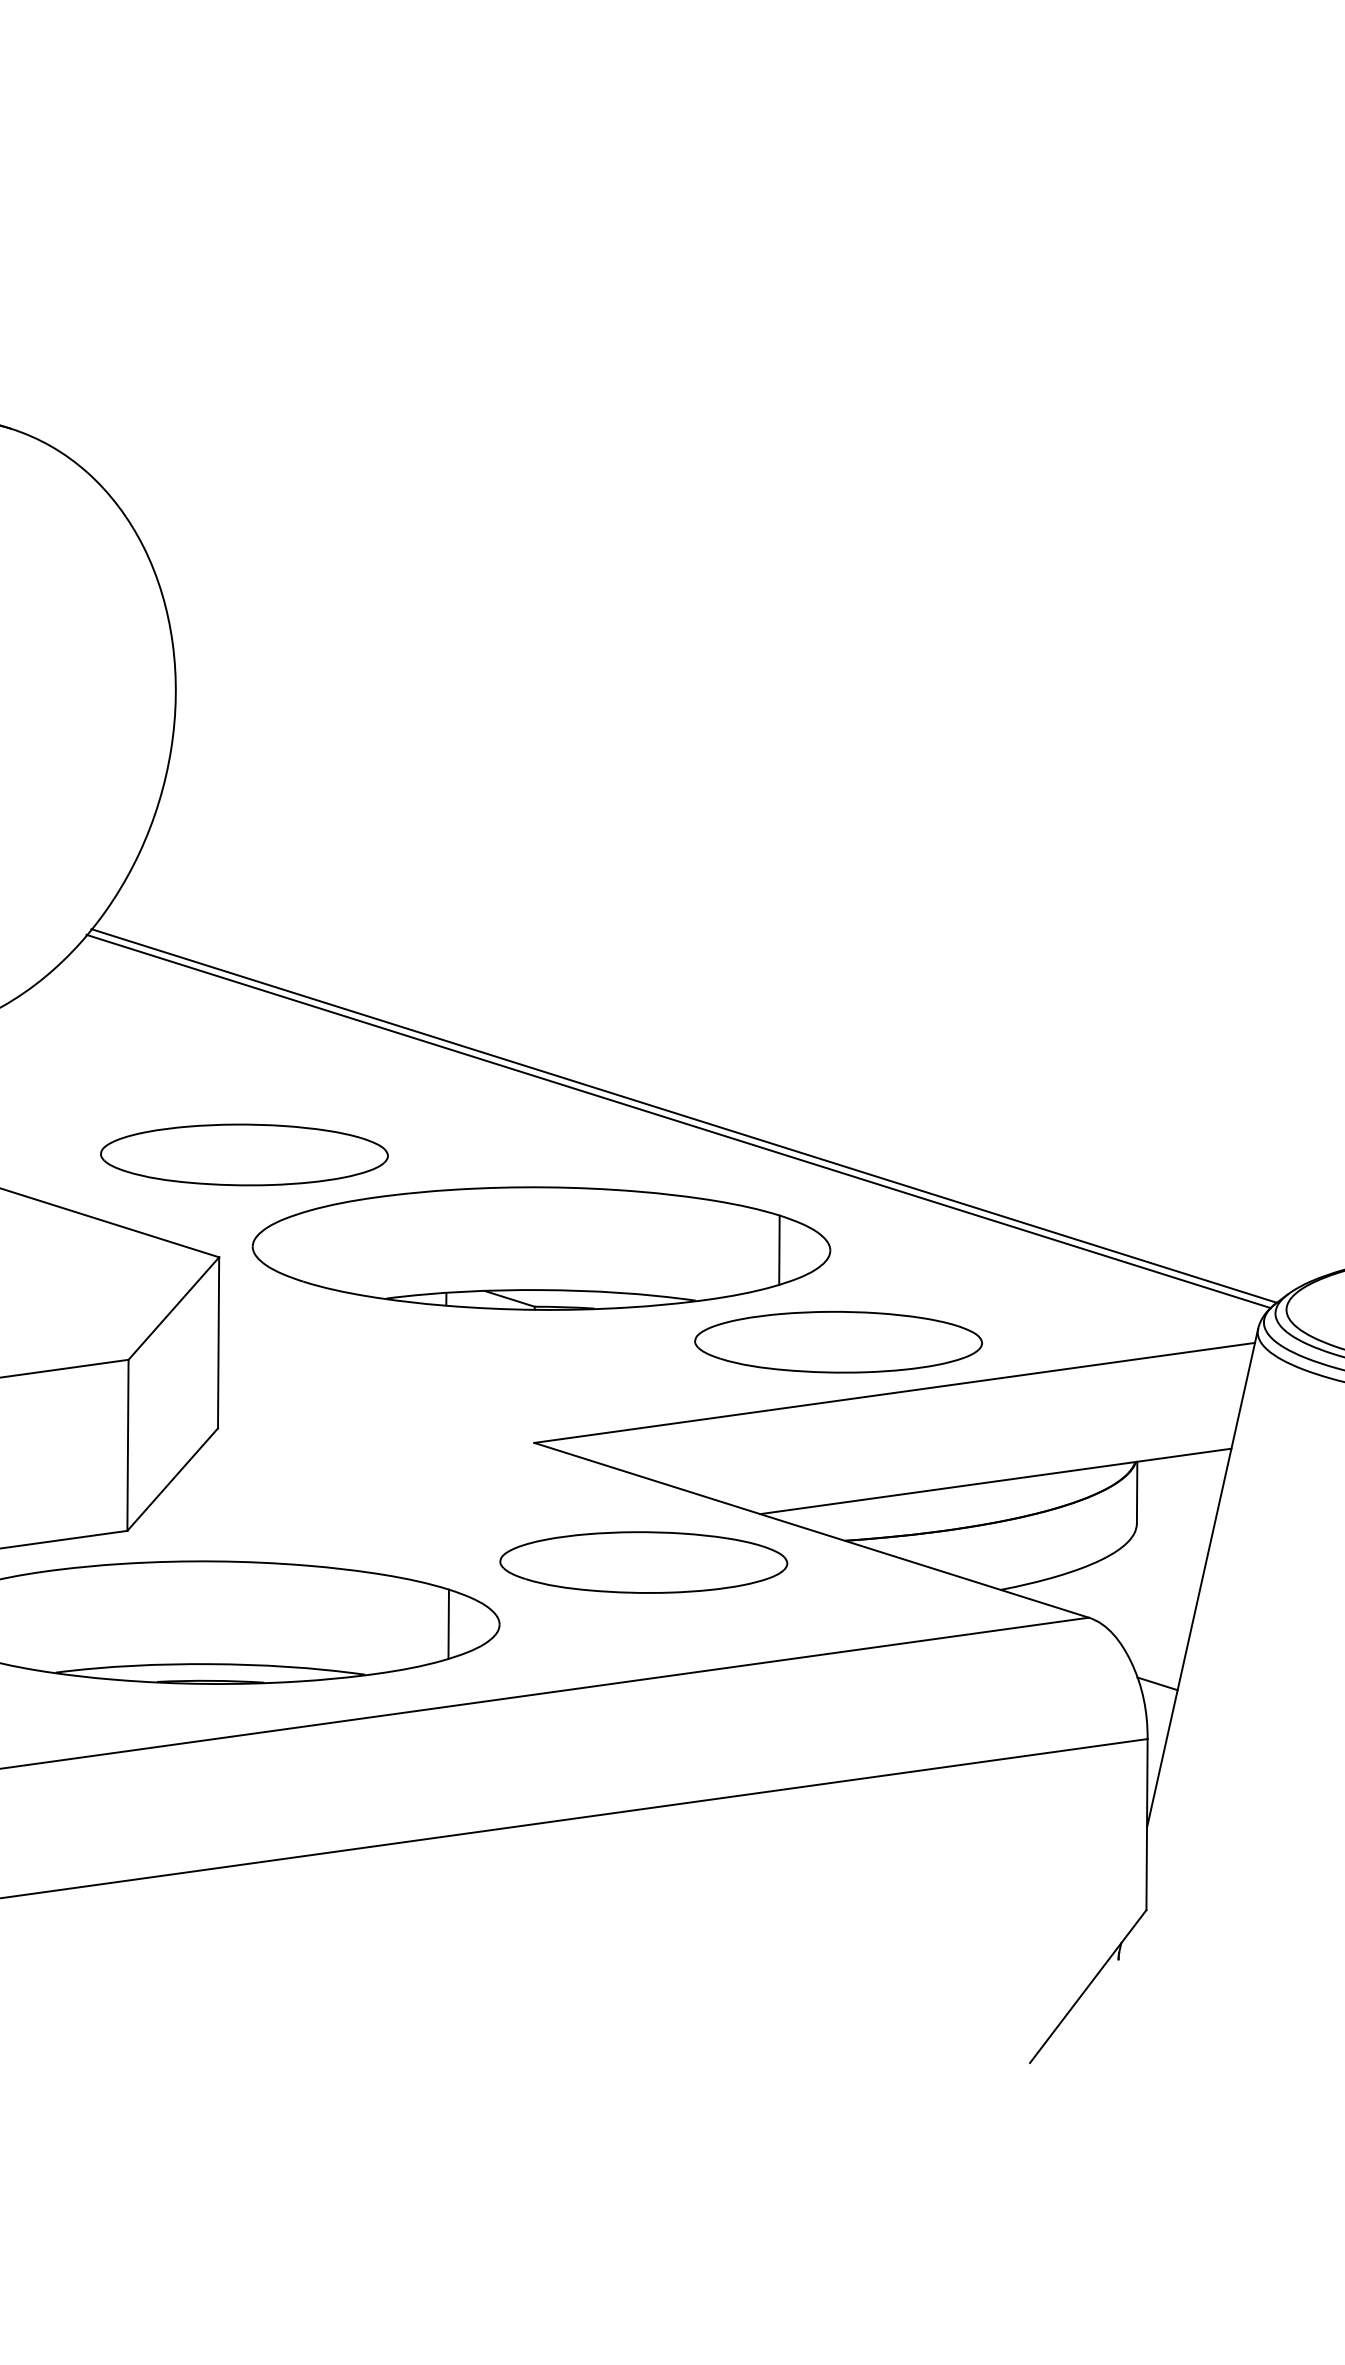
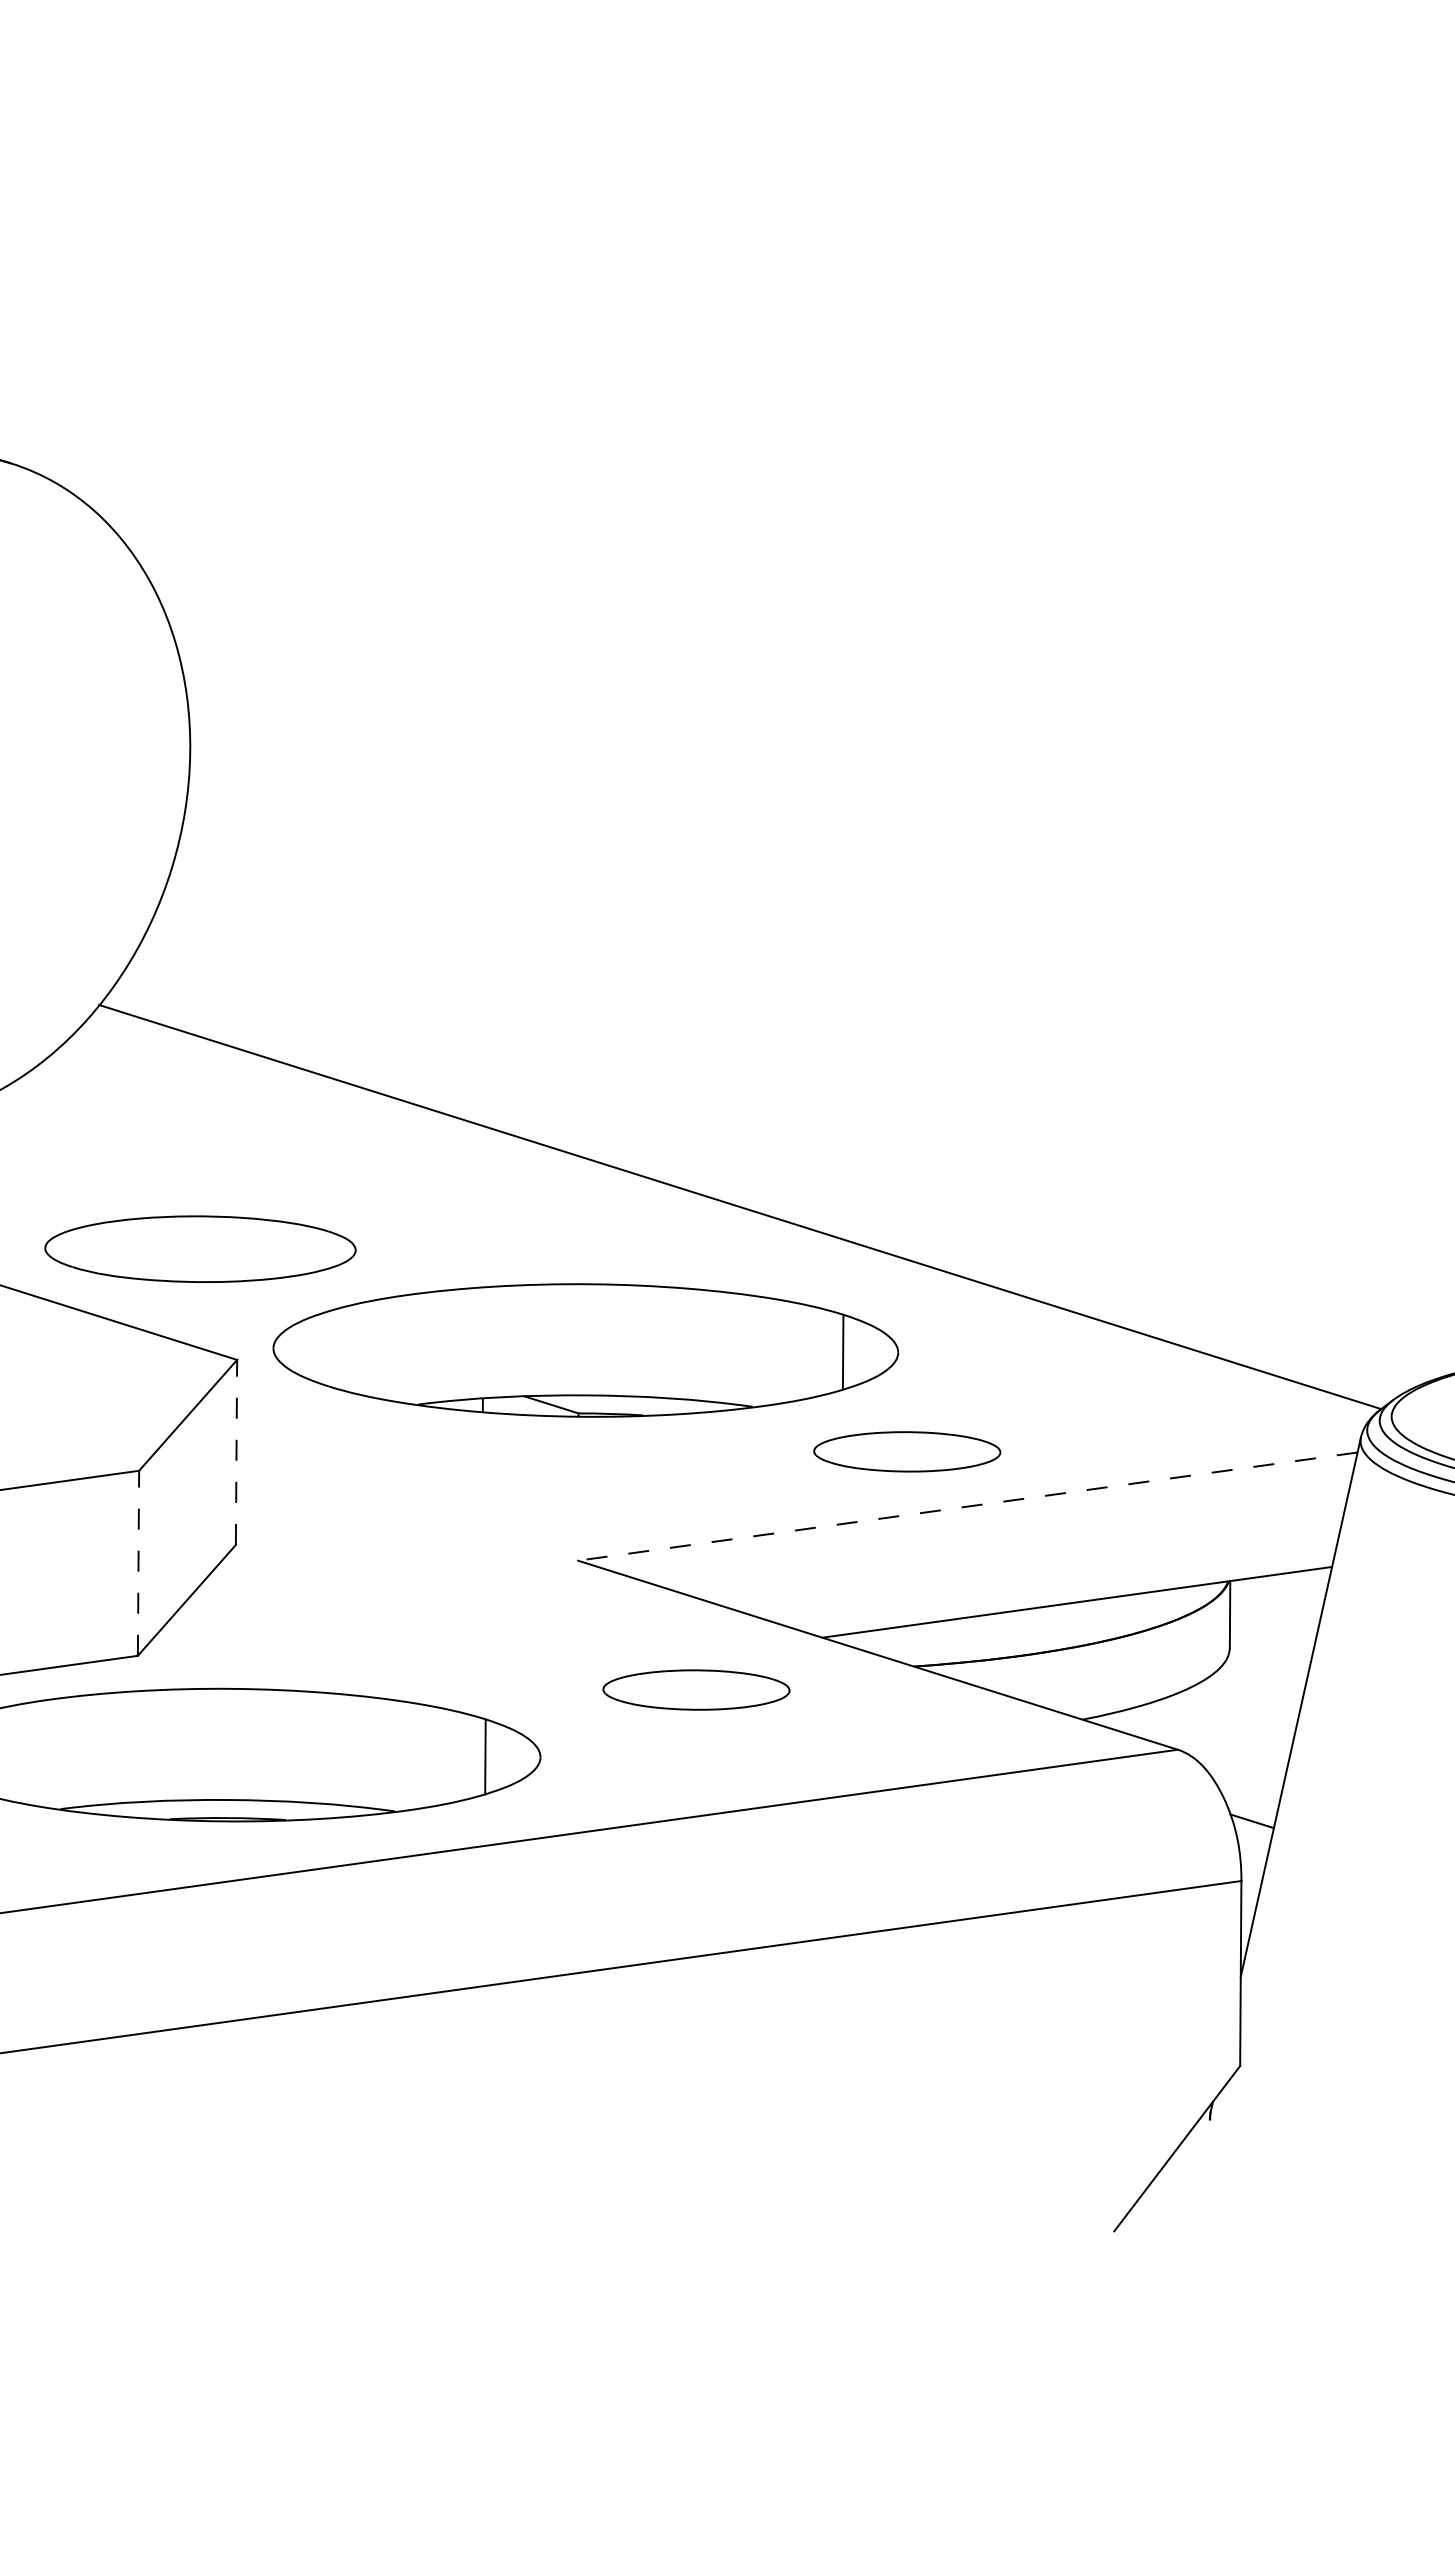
line: (678, 1121) -> (733, 1212), removed
part: (244, 1154) -> (200, 1248), moved
part: (838, 1341) -> (907, 1451), size x0.6
line: (218, 1342) -> (236, 1452), solid -> dashed
line: (894, 1392) -> (967, 1506), solid -> dashed
line: (127, 1445) -> (138, 1563), solid -> dashed
part: (643, 1562) -> (696, 1689), size x0.6

